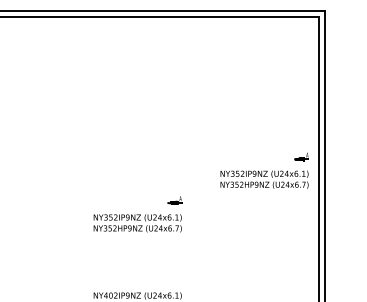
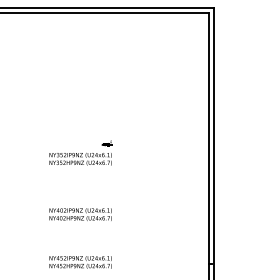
part: (264, 170) -> (170, 121), removed

